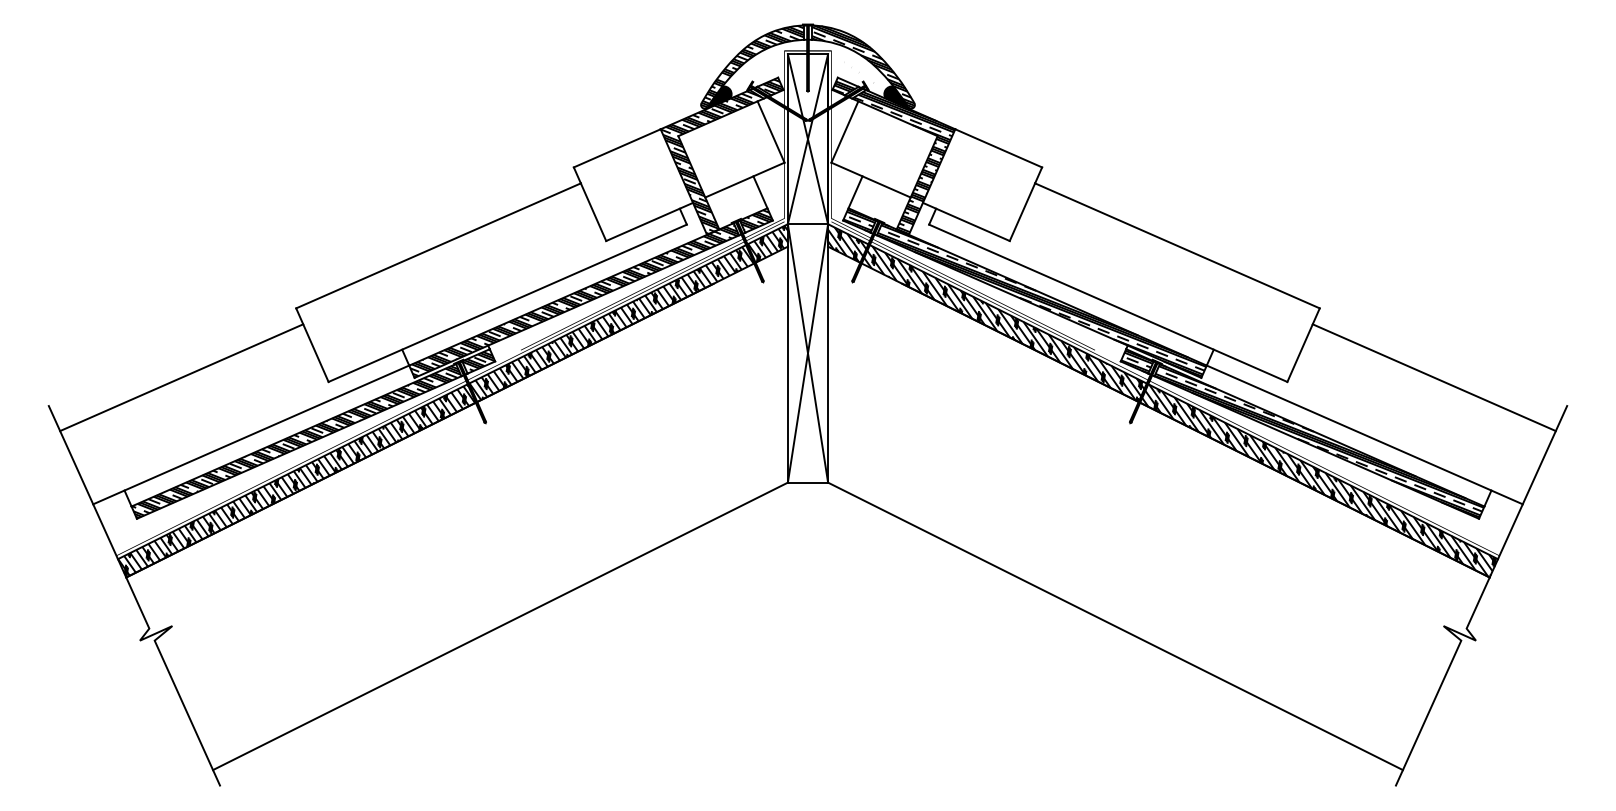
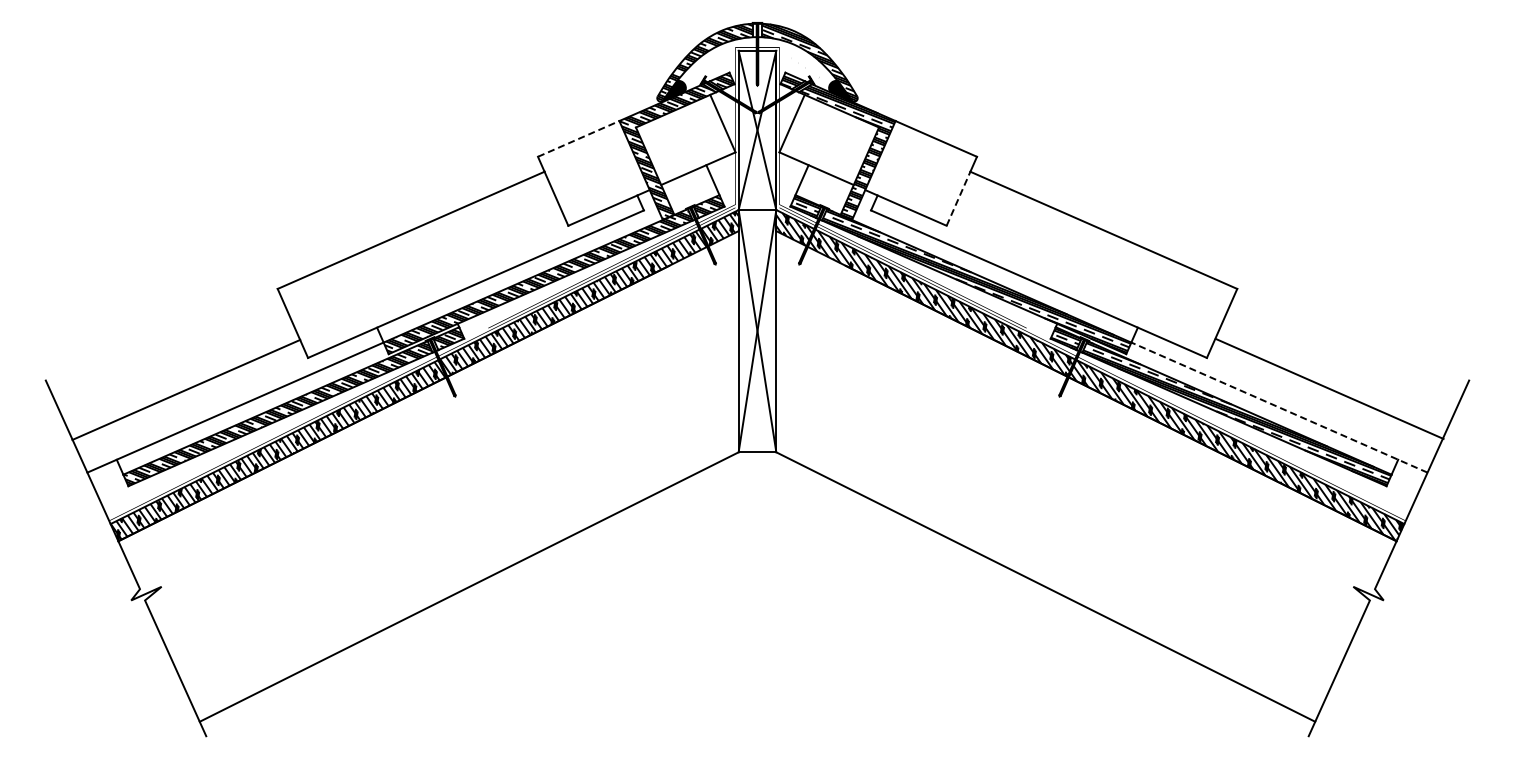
line: (618, 147) -> (579, 138), solid -> dashed
line: (1022, 211) -> (958, 198), solid -> dashed
line: (181, 377) -> (186, 389), moved
line: (1434, 377) -> (1329, 388), moved
line: (1364, 434) -> (1279, 407), solid -> dashed

